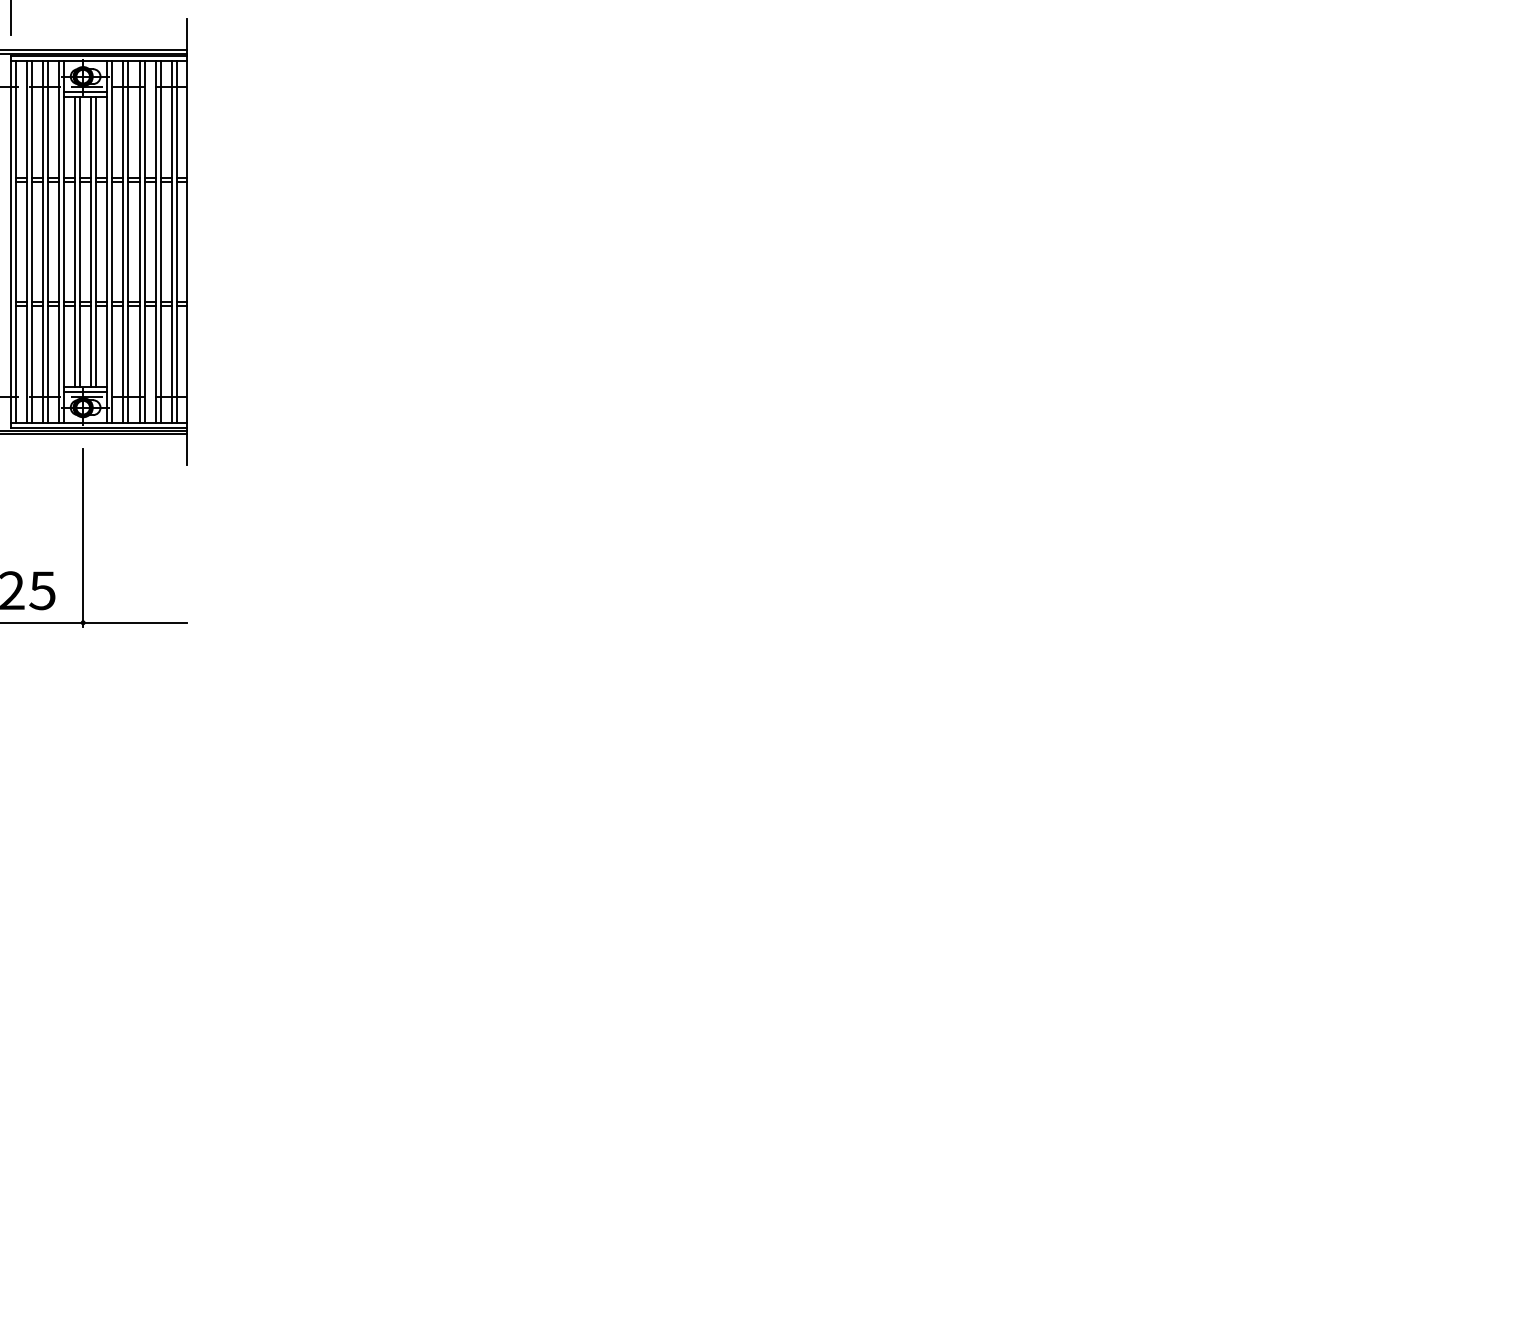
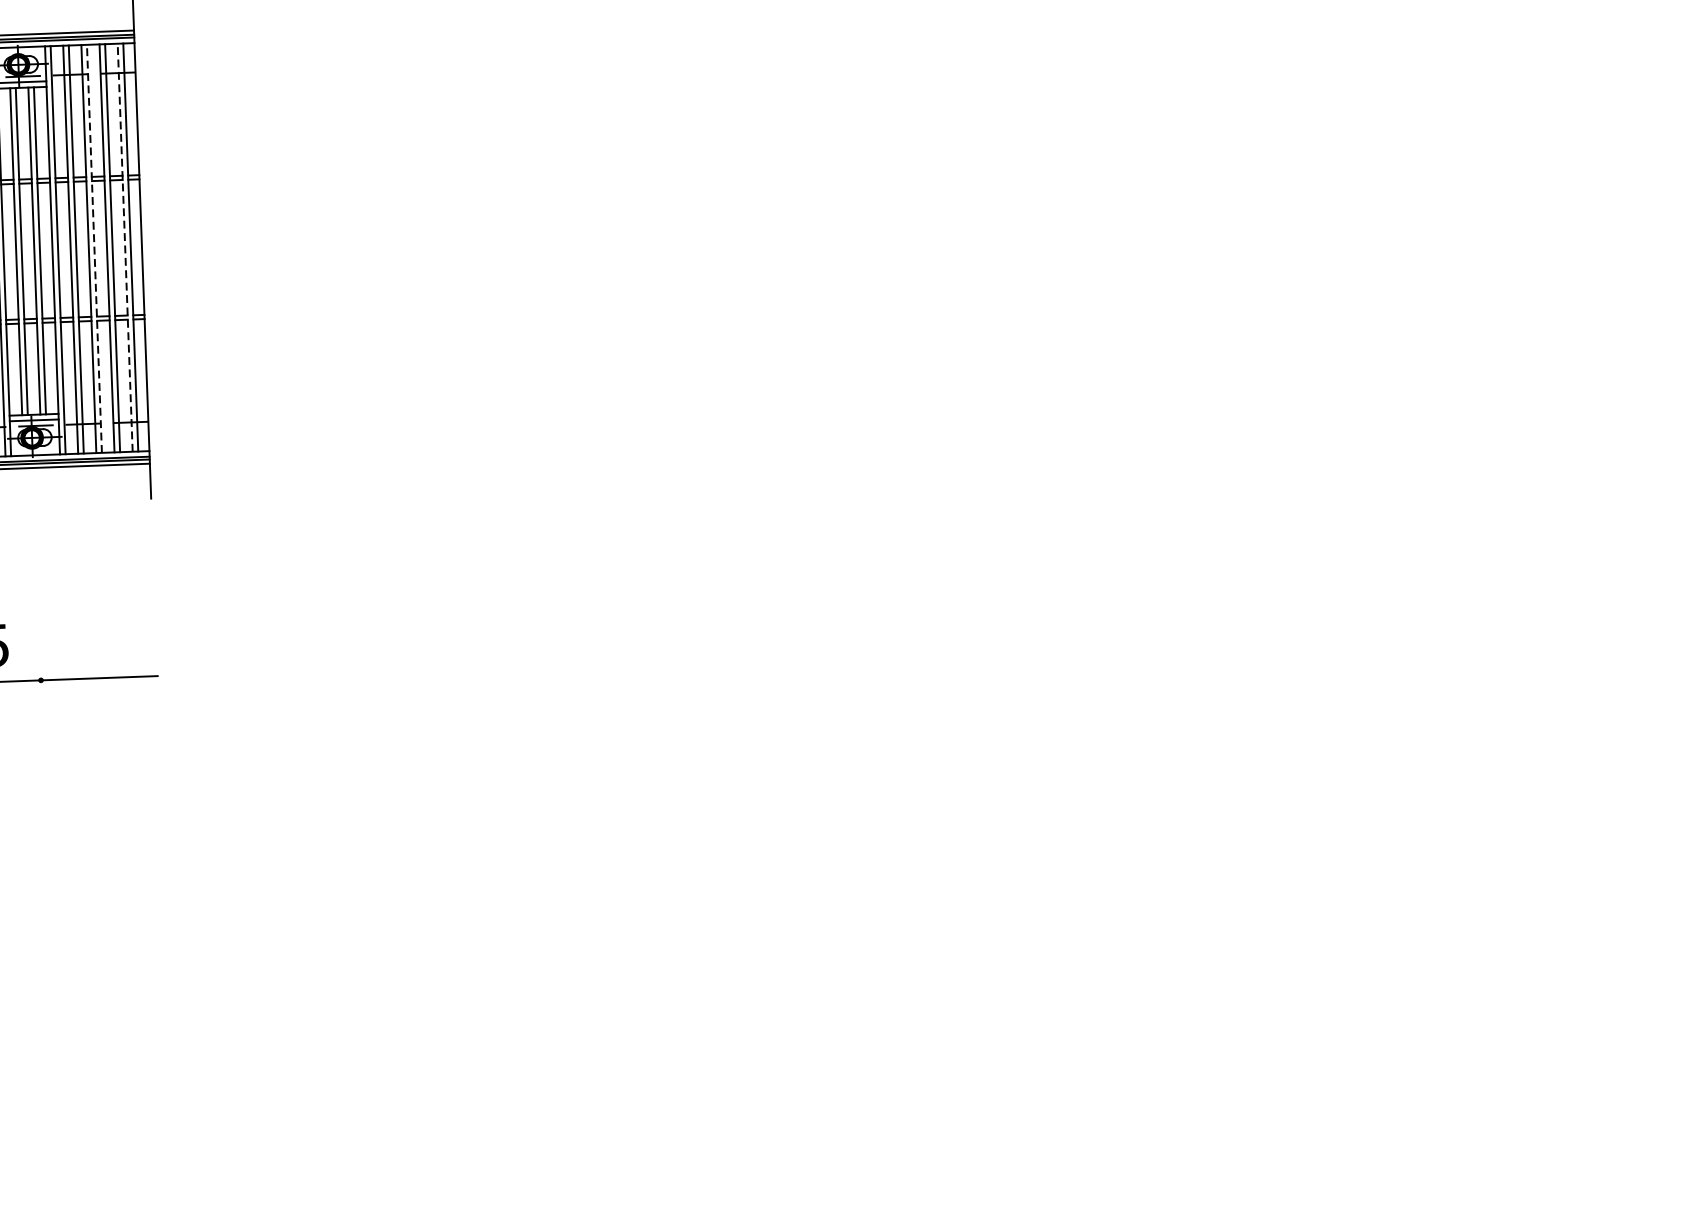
line: (144, 241) -> (94, 248), solid -> dashed
line: (171, 241) -> (124, 247), solid -> dashed
line: (83, 537) -> (37, 584), removed

